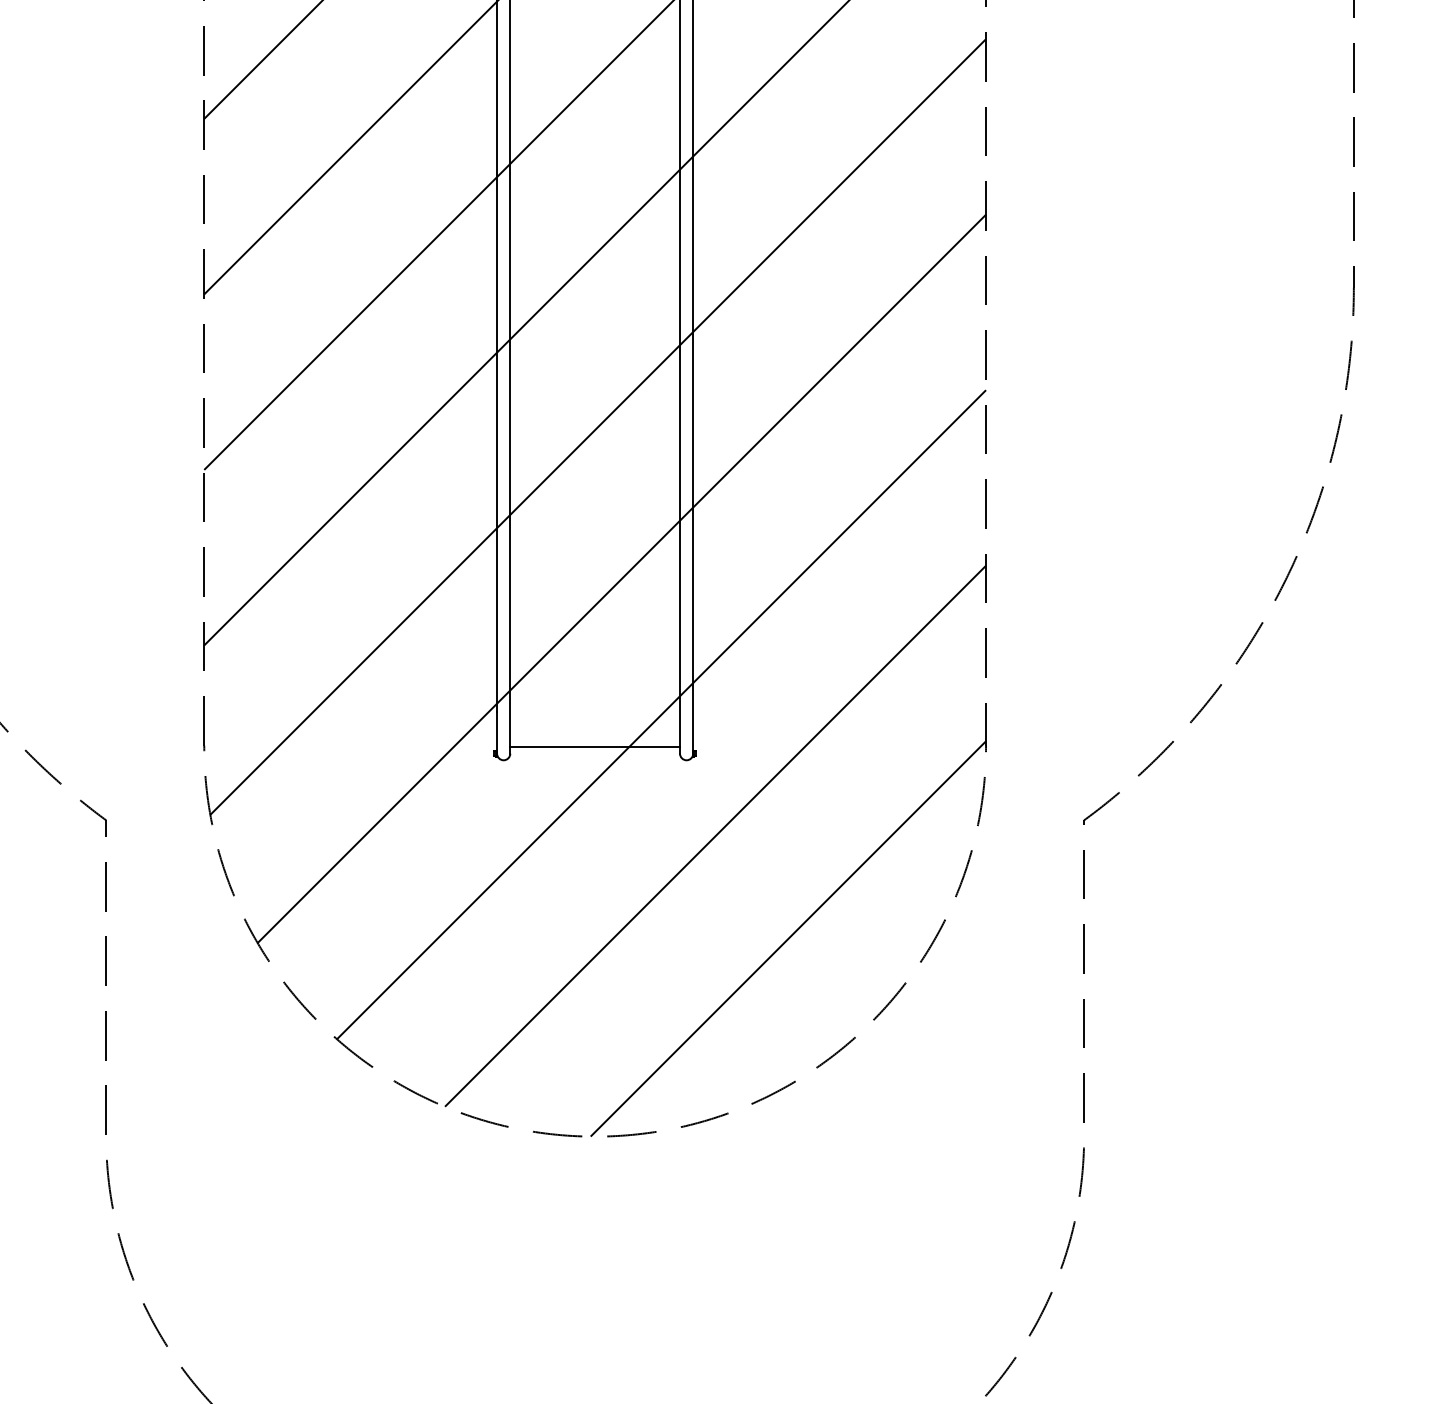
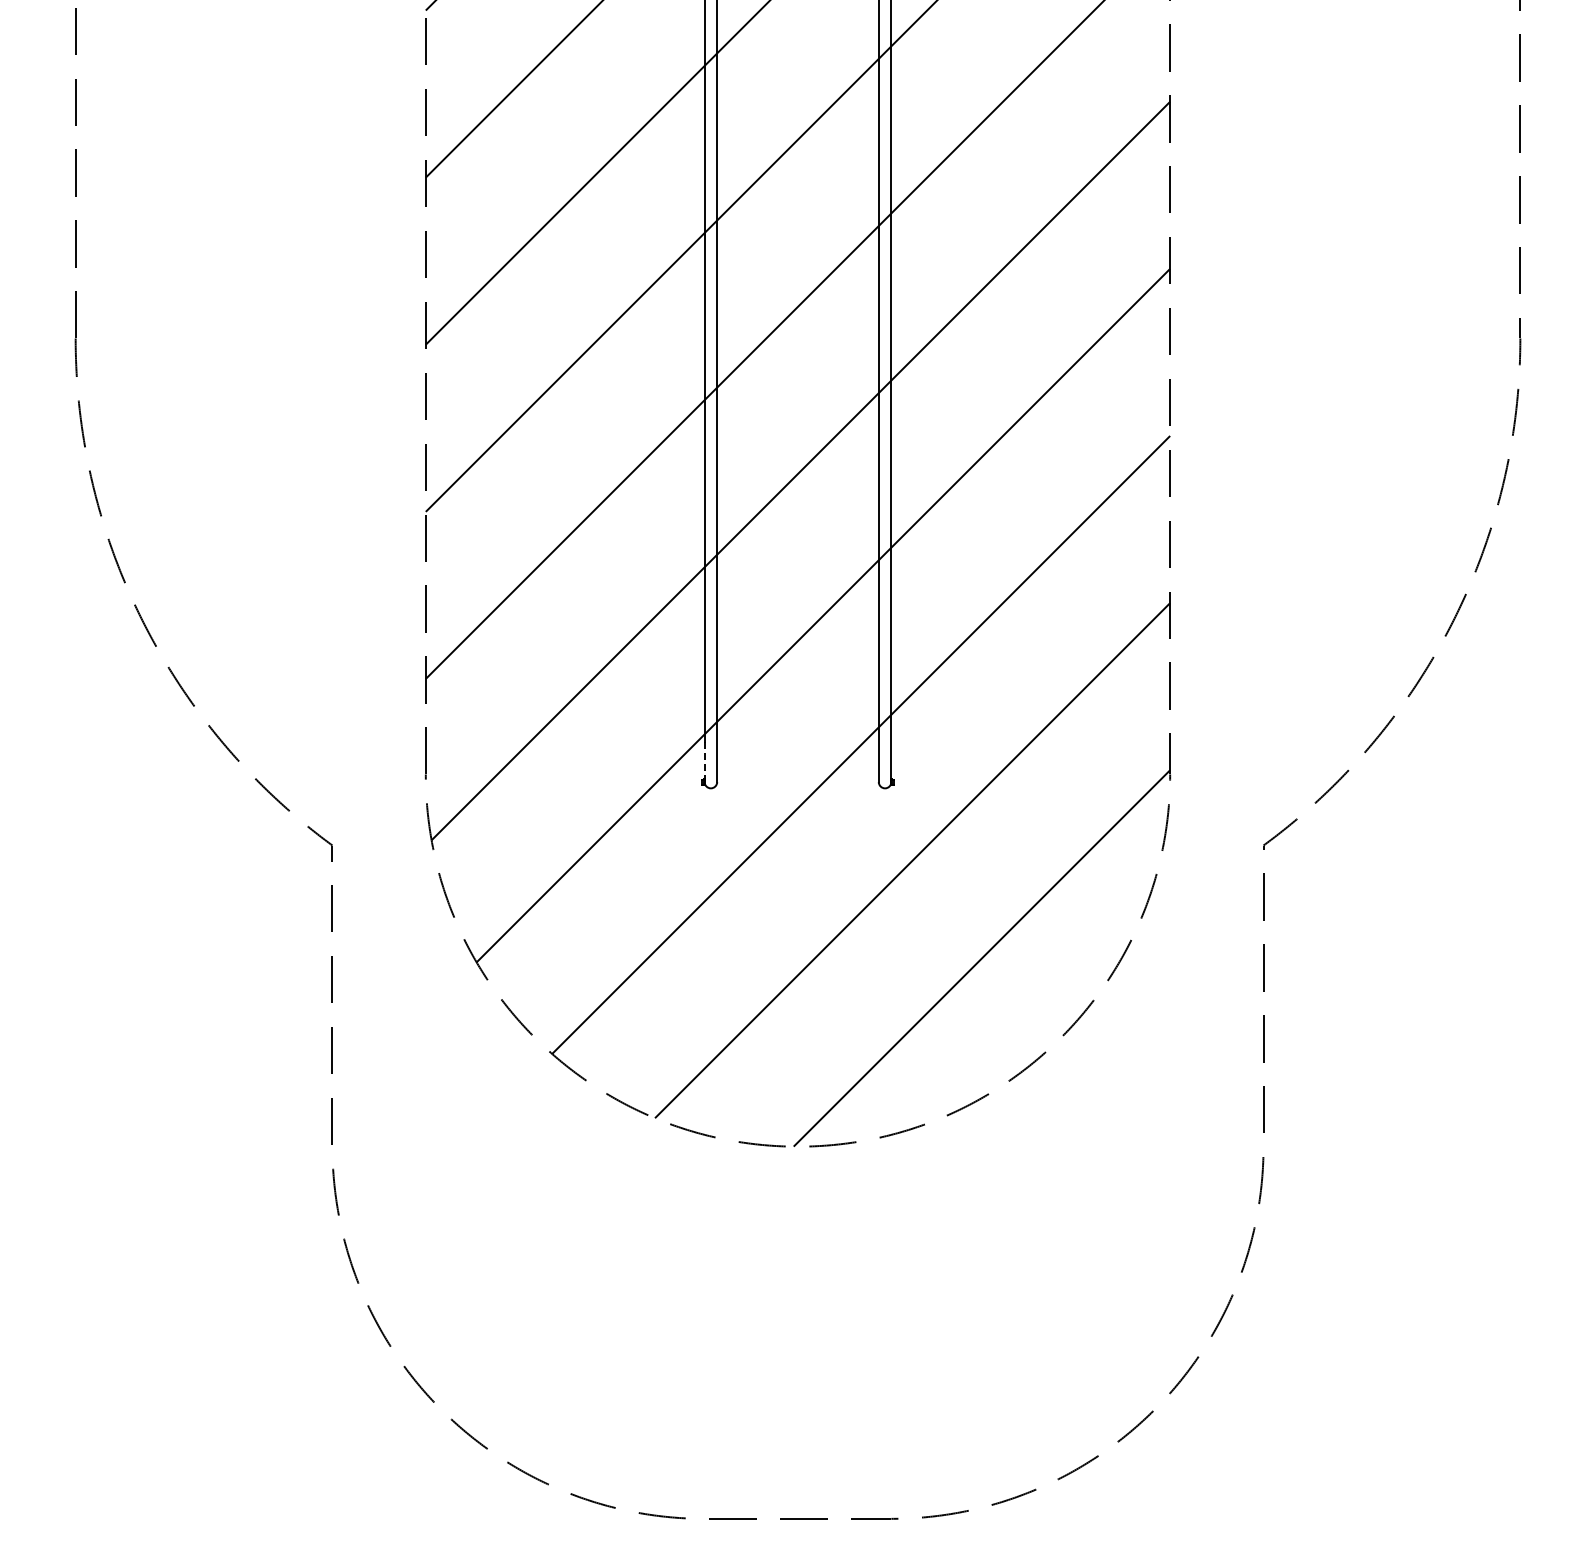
line: (496, 733) -> (704, 762), solid -> dashed
line: (594, 746) -> (797, 775), removed

